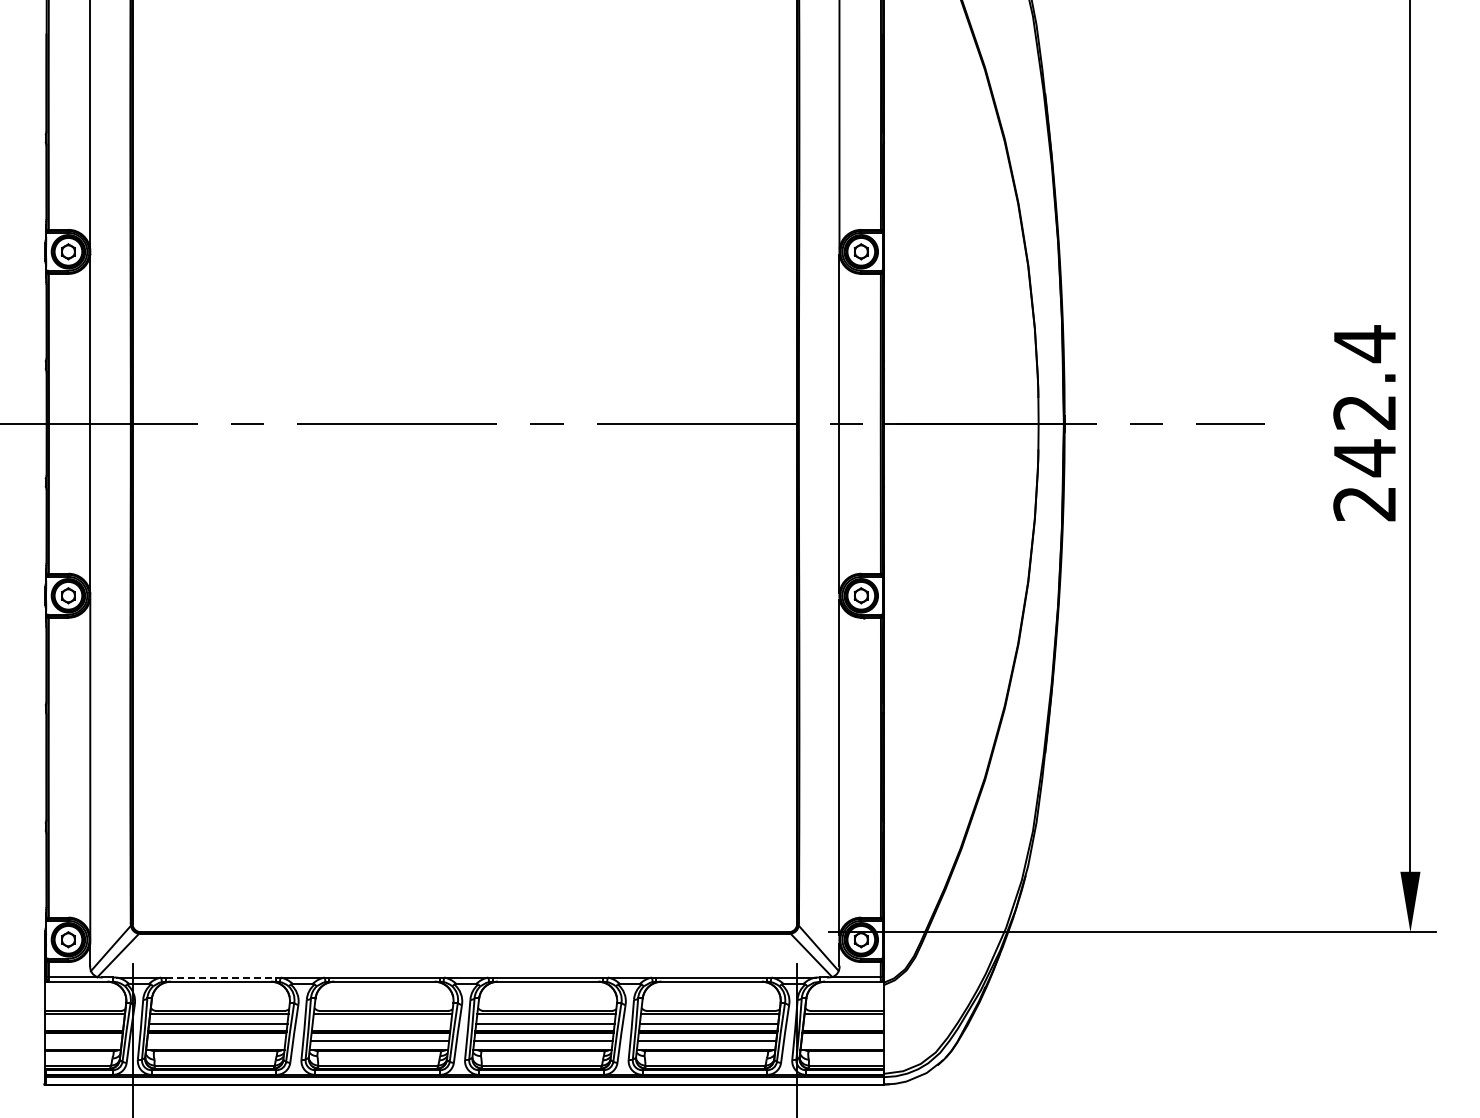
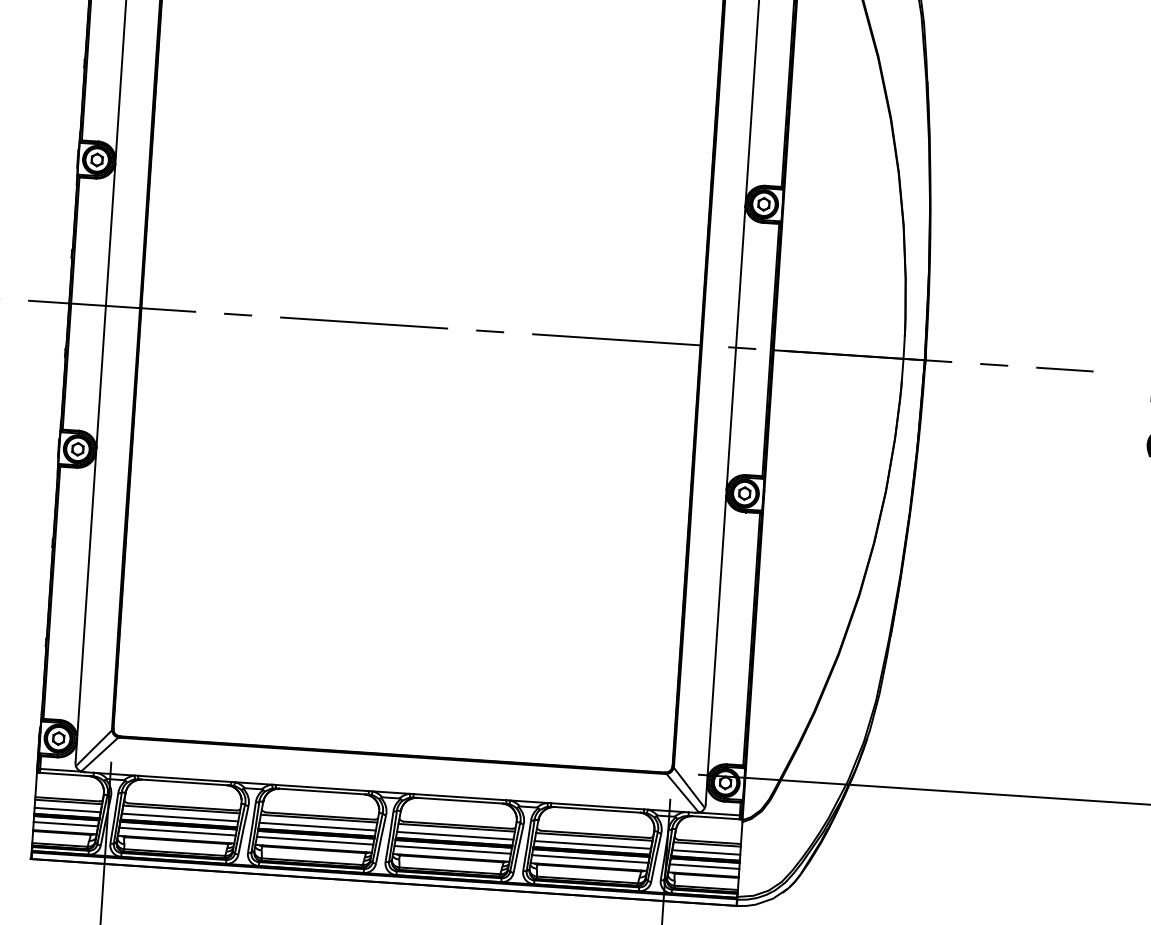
line: (221, 977) -> (185, 778), dashed -> solid
line: (84, 1023) -> (67, 809), added
line: (381, 1023) -> (317, 826), added
line: (843, 1023) -> (705, 852), added
line: (83, 1040) -> (65, 824), added
line: (216, 1040) -> (177, 831), added
line: (842, 1040) -> (704, 866), added

